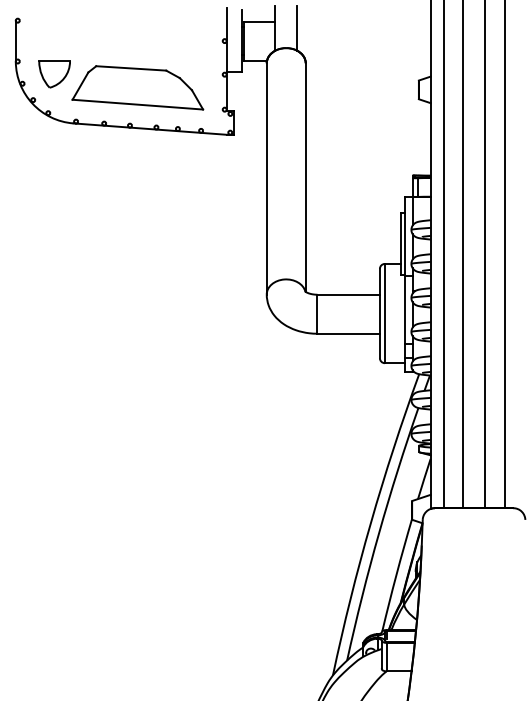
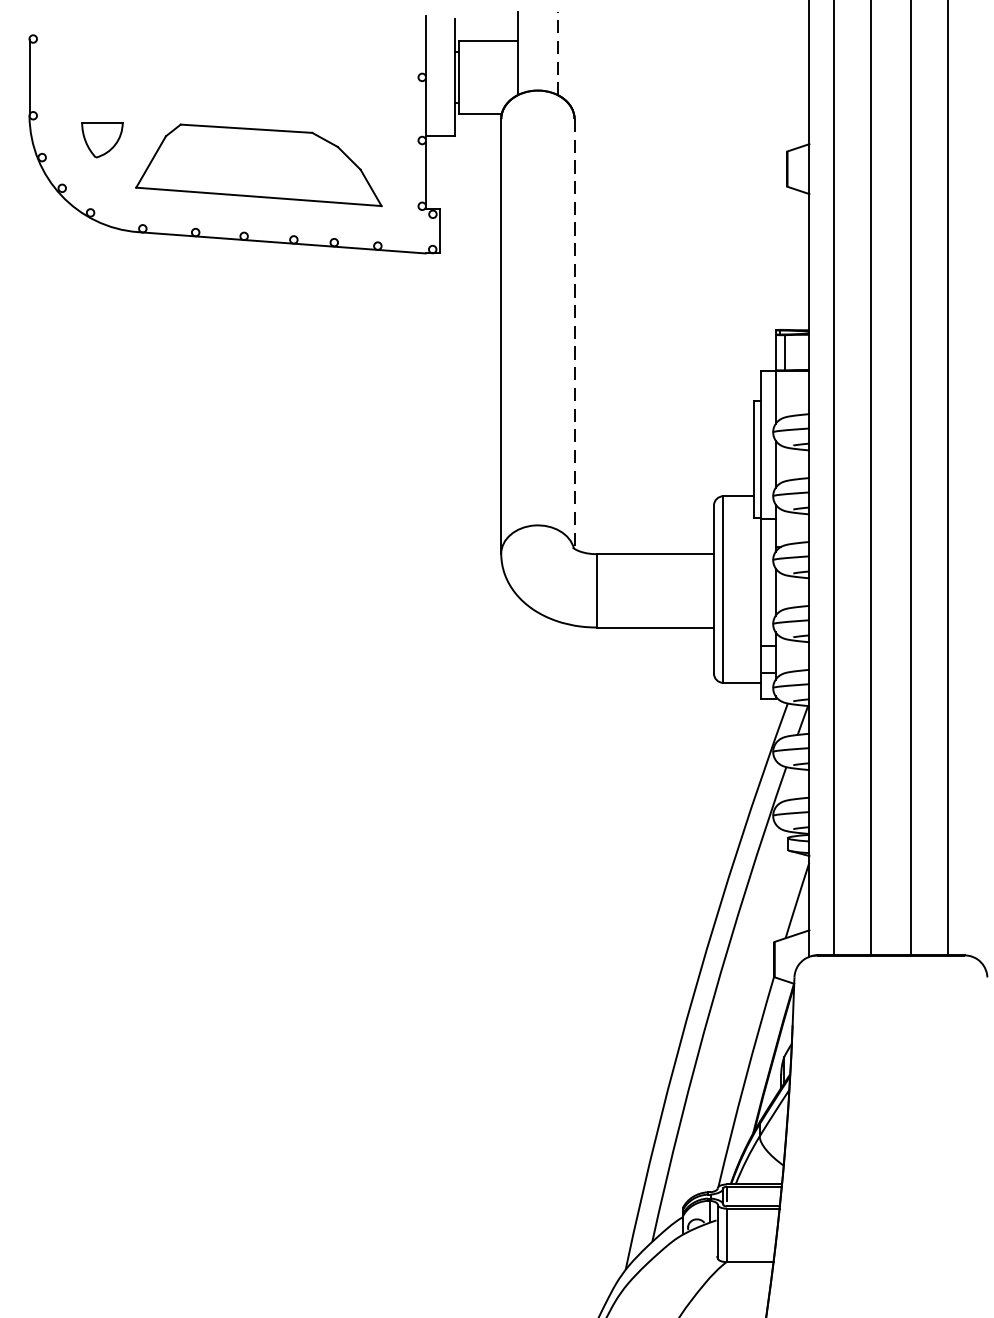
line: (297, 28) -> (559, 53), solid -> dashed
part: (54, 74) -> (102, 140), size x0.7
line: (305, 178) -> (574, 335), solid -> dashed

